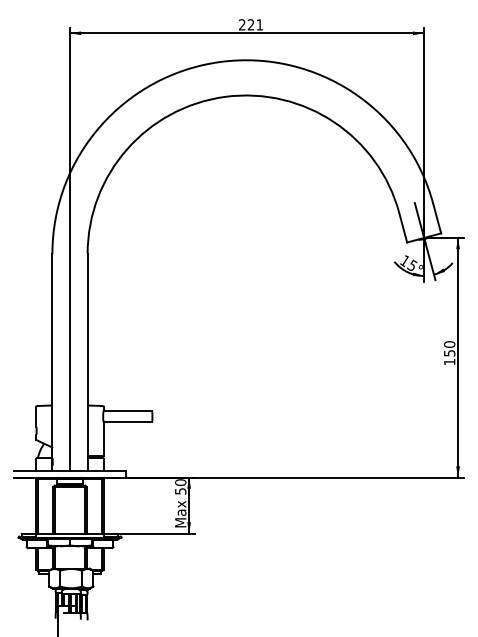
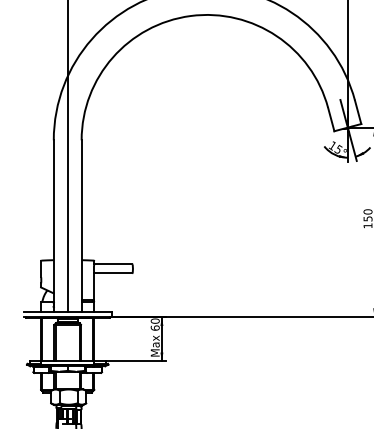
text: (180, 491) -> (155, 328), 50 -> 60

